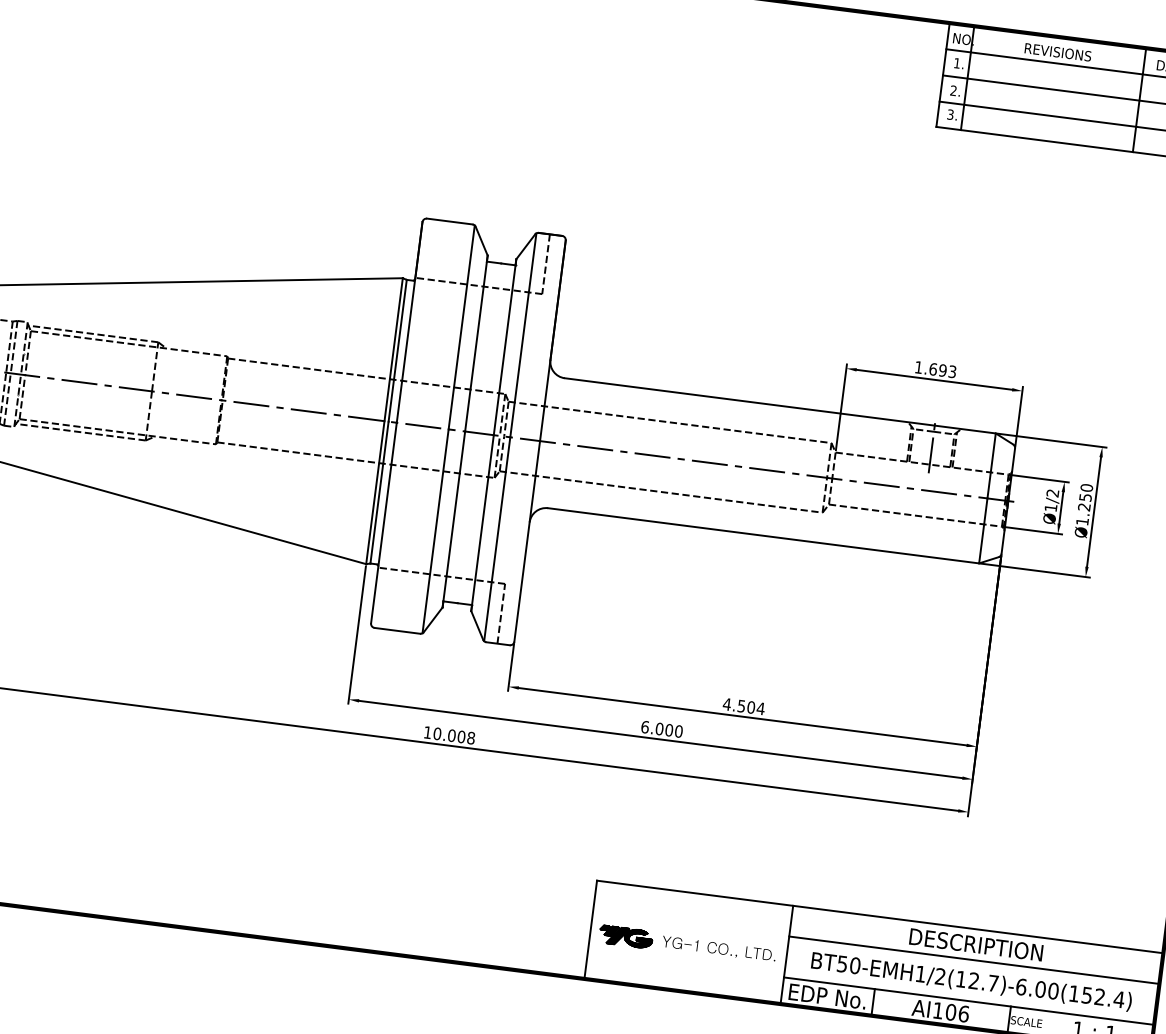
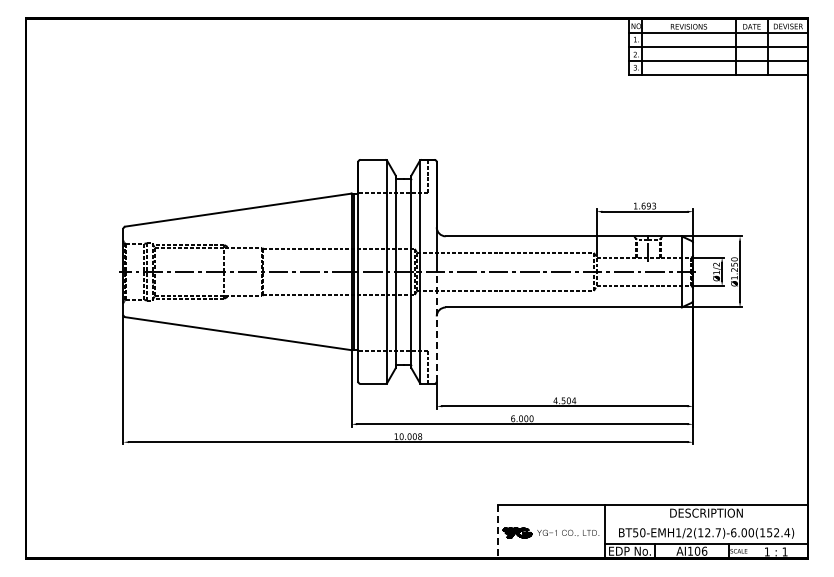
line: (526, 540) -> (436, 326), solid -> dashed
line: (590, 929) -> (497, 531), solid -> dashed
line: (974, 960) -> (706, 521), removed

